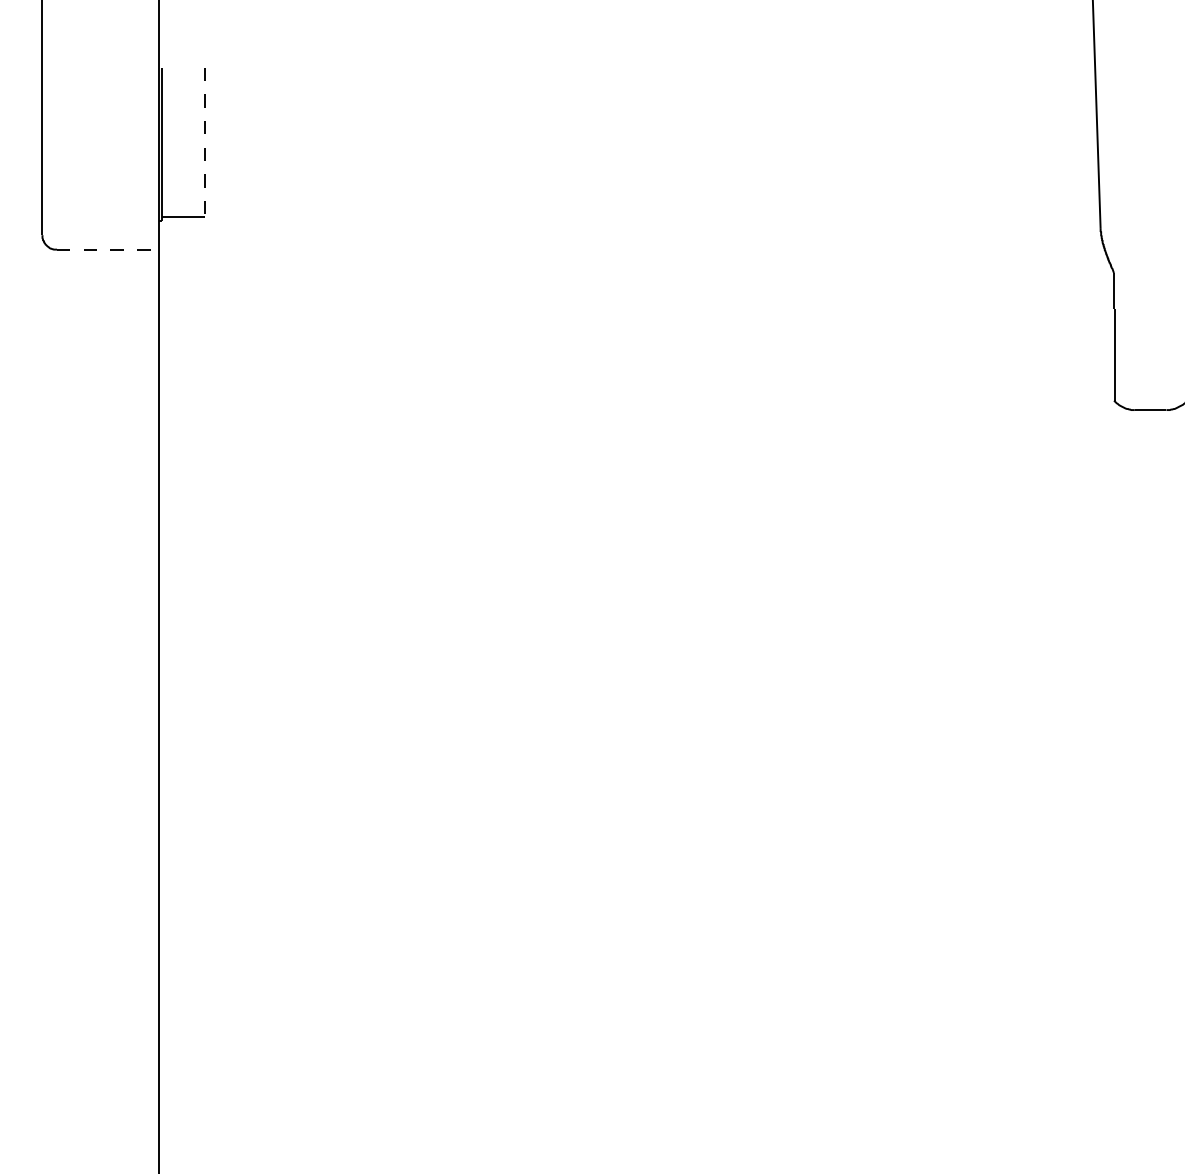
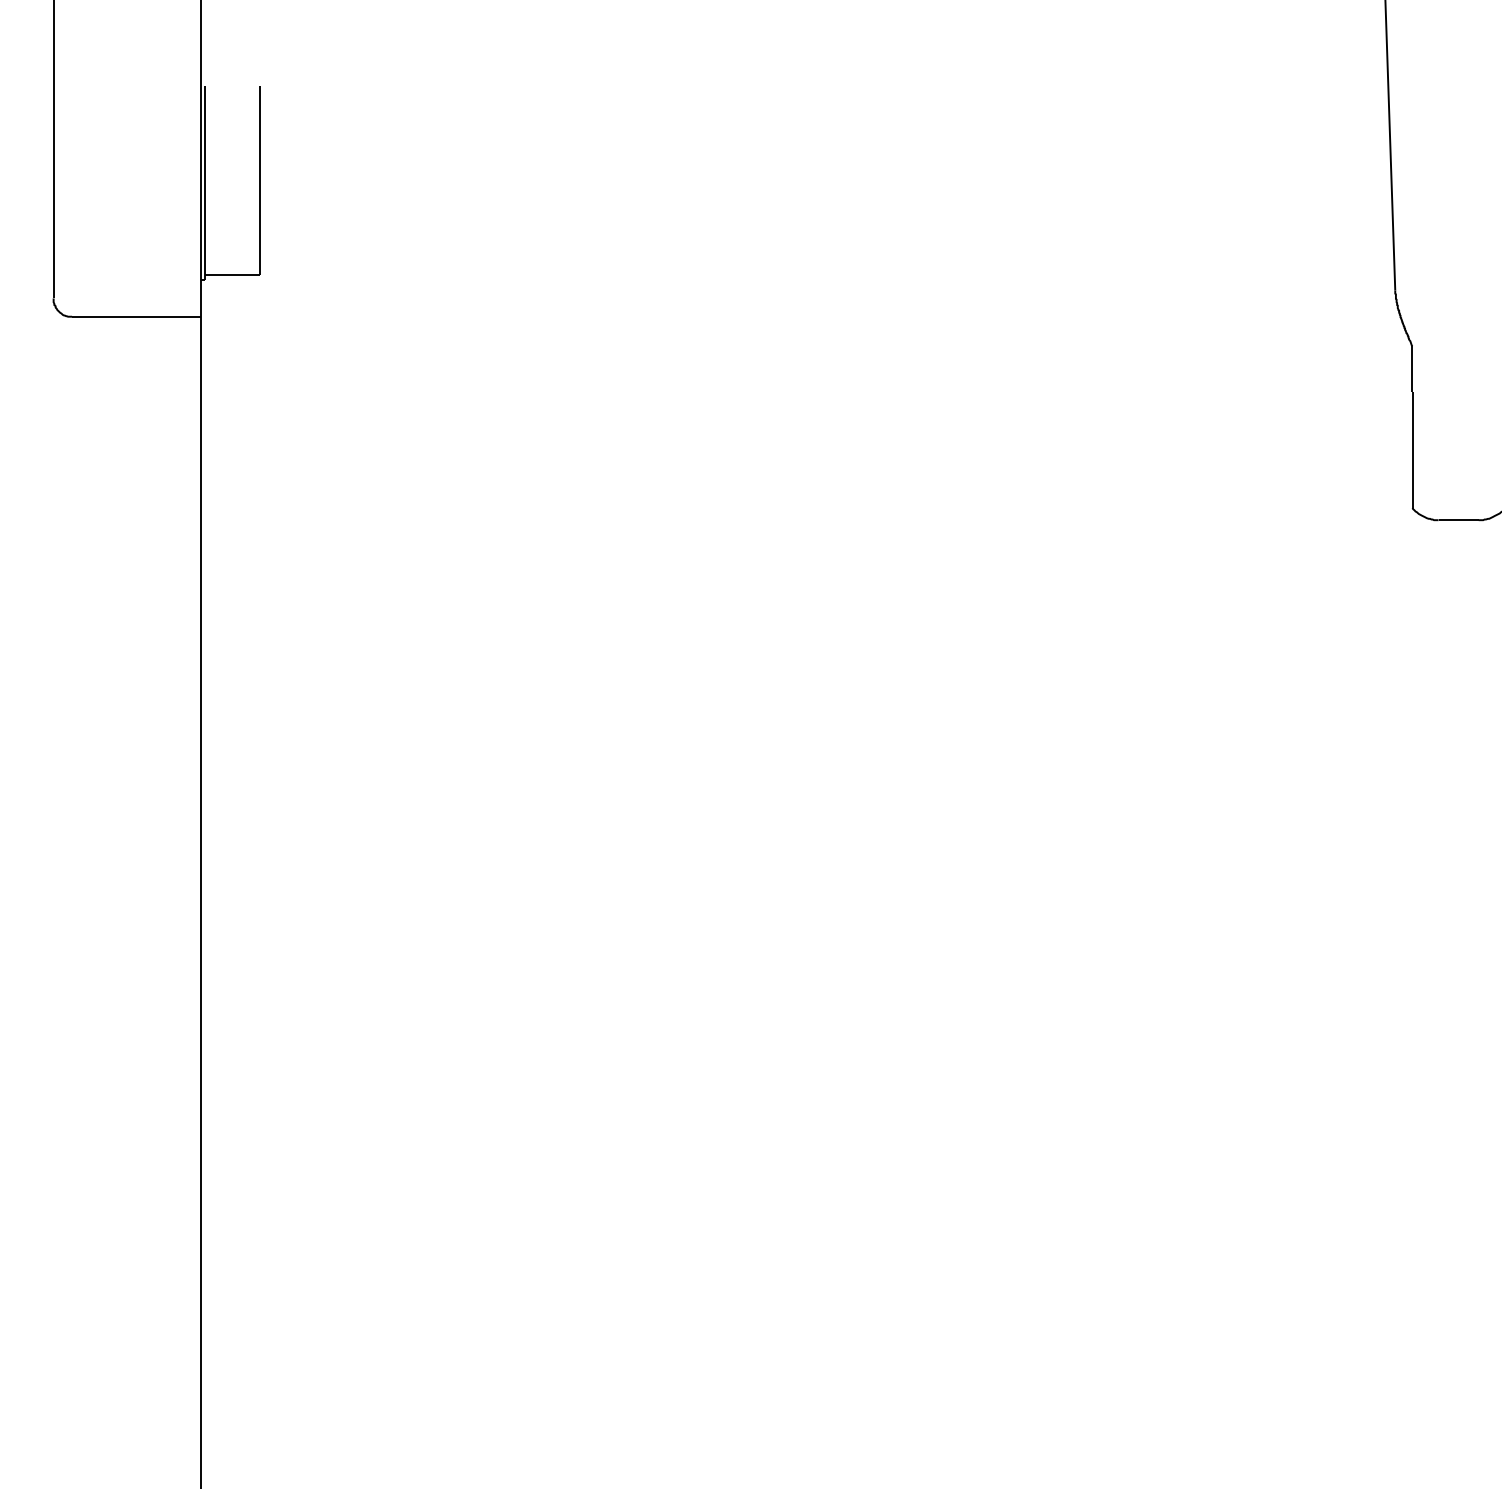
line: (205, 142) -> (260, 180), dashed -> solid
line: (108, 249) -> (137, 316), dashed -> solid

